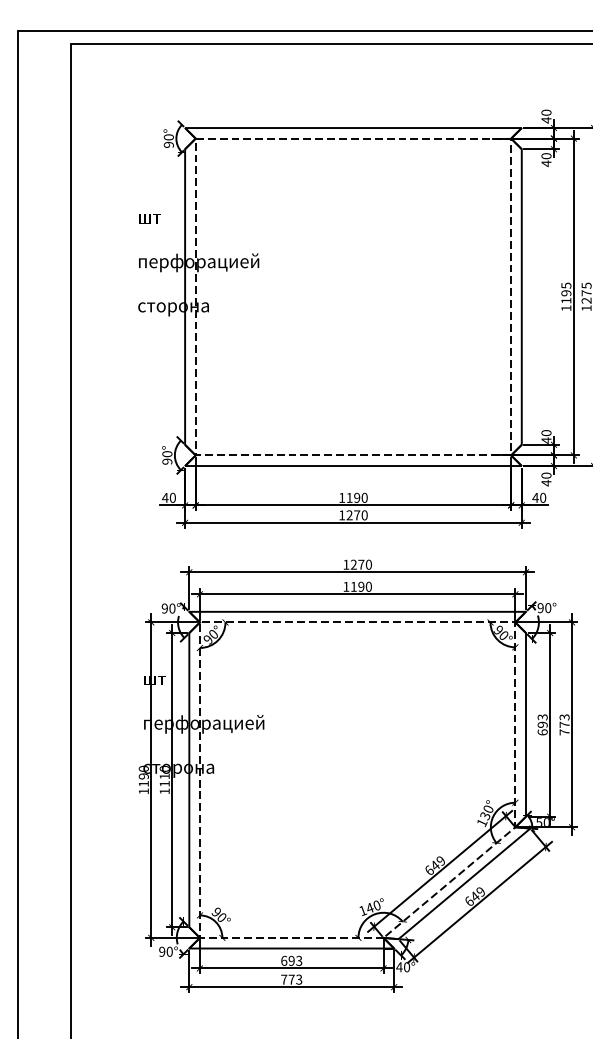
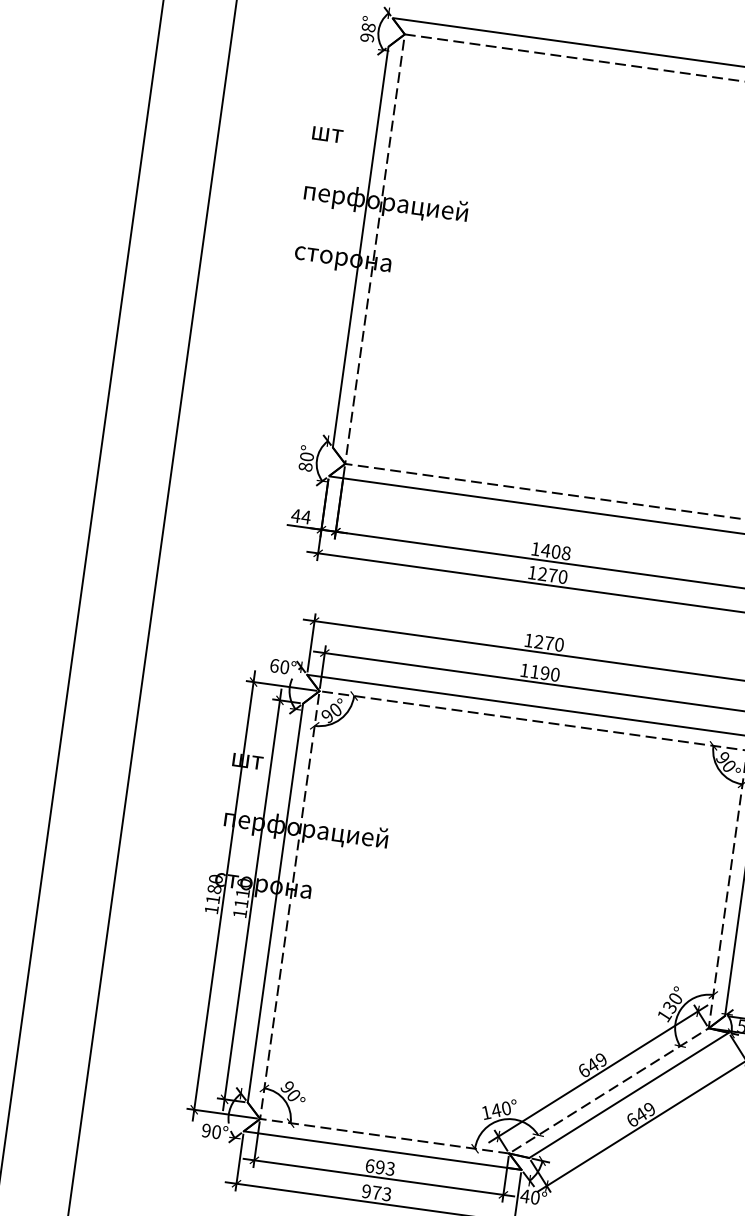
text: (168, 137) -> (368, 27), 90° -> 98°
text: (167, 461) -> (305, 466), 90° -> 80°
text: (172, 497) -> (305, 516), 40 -> 44
text: (356, 497) -> (555, 551), 1190 -> 1408
text: (164, 608) -> (274, 665), 90° -> 60°
text: (143, 776) -> (214, 889), 1190 -> 1180
text: (284, 979) -> (366, 1191), 773 -> 973

